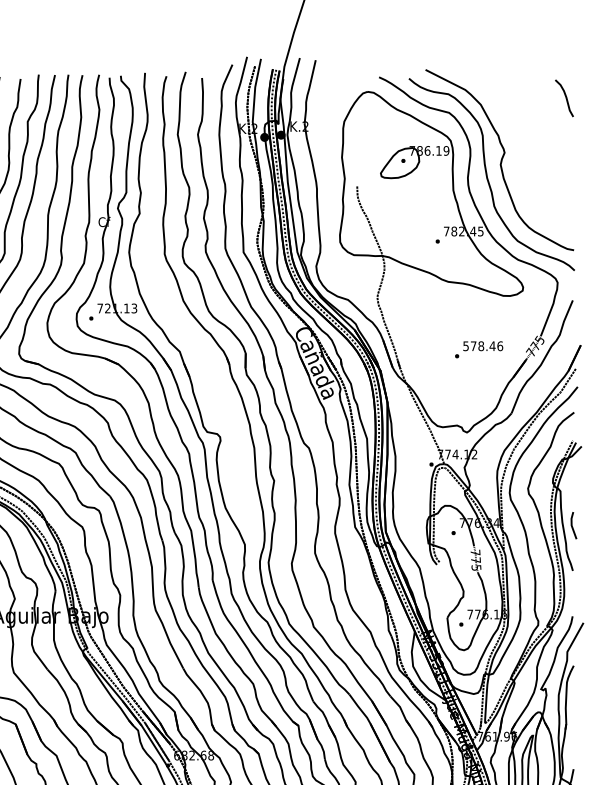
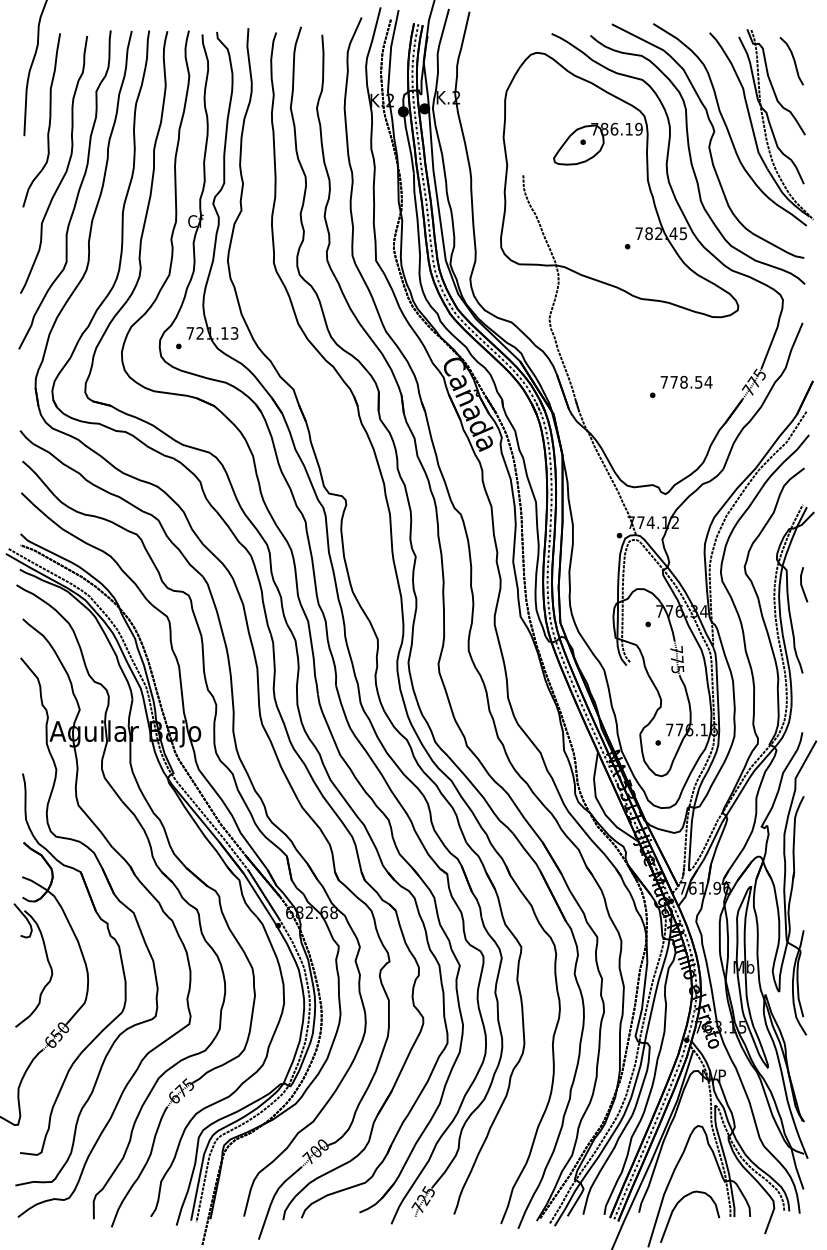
part: (514, 148) -> (727, 126), added
text: (483, 345) -> (686, 381), 578.46 -> 778.54
line: (572, 525) -> (802, 584), moved

